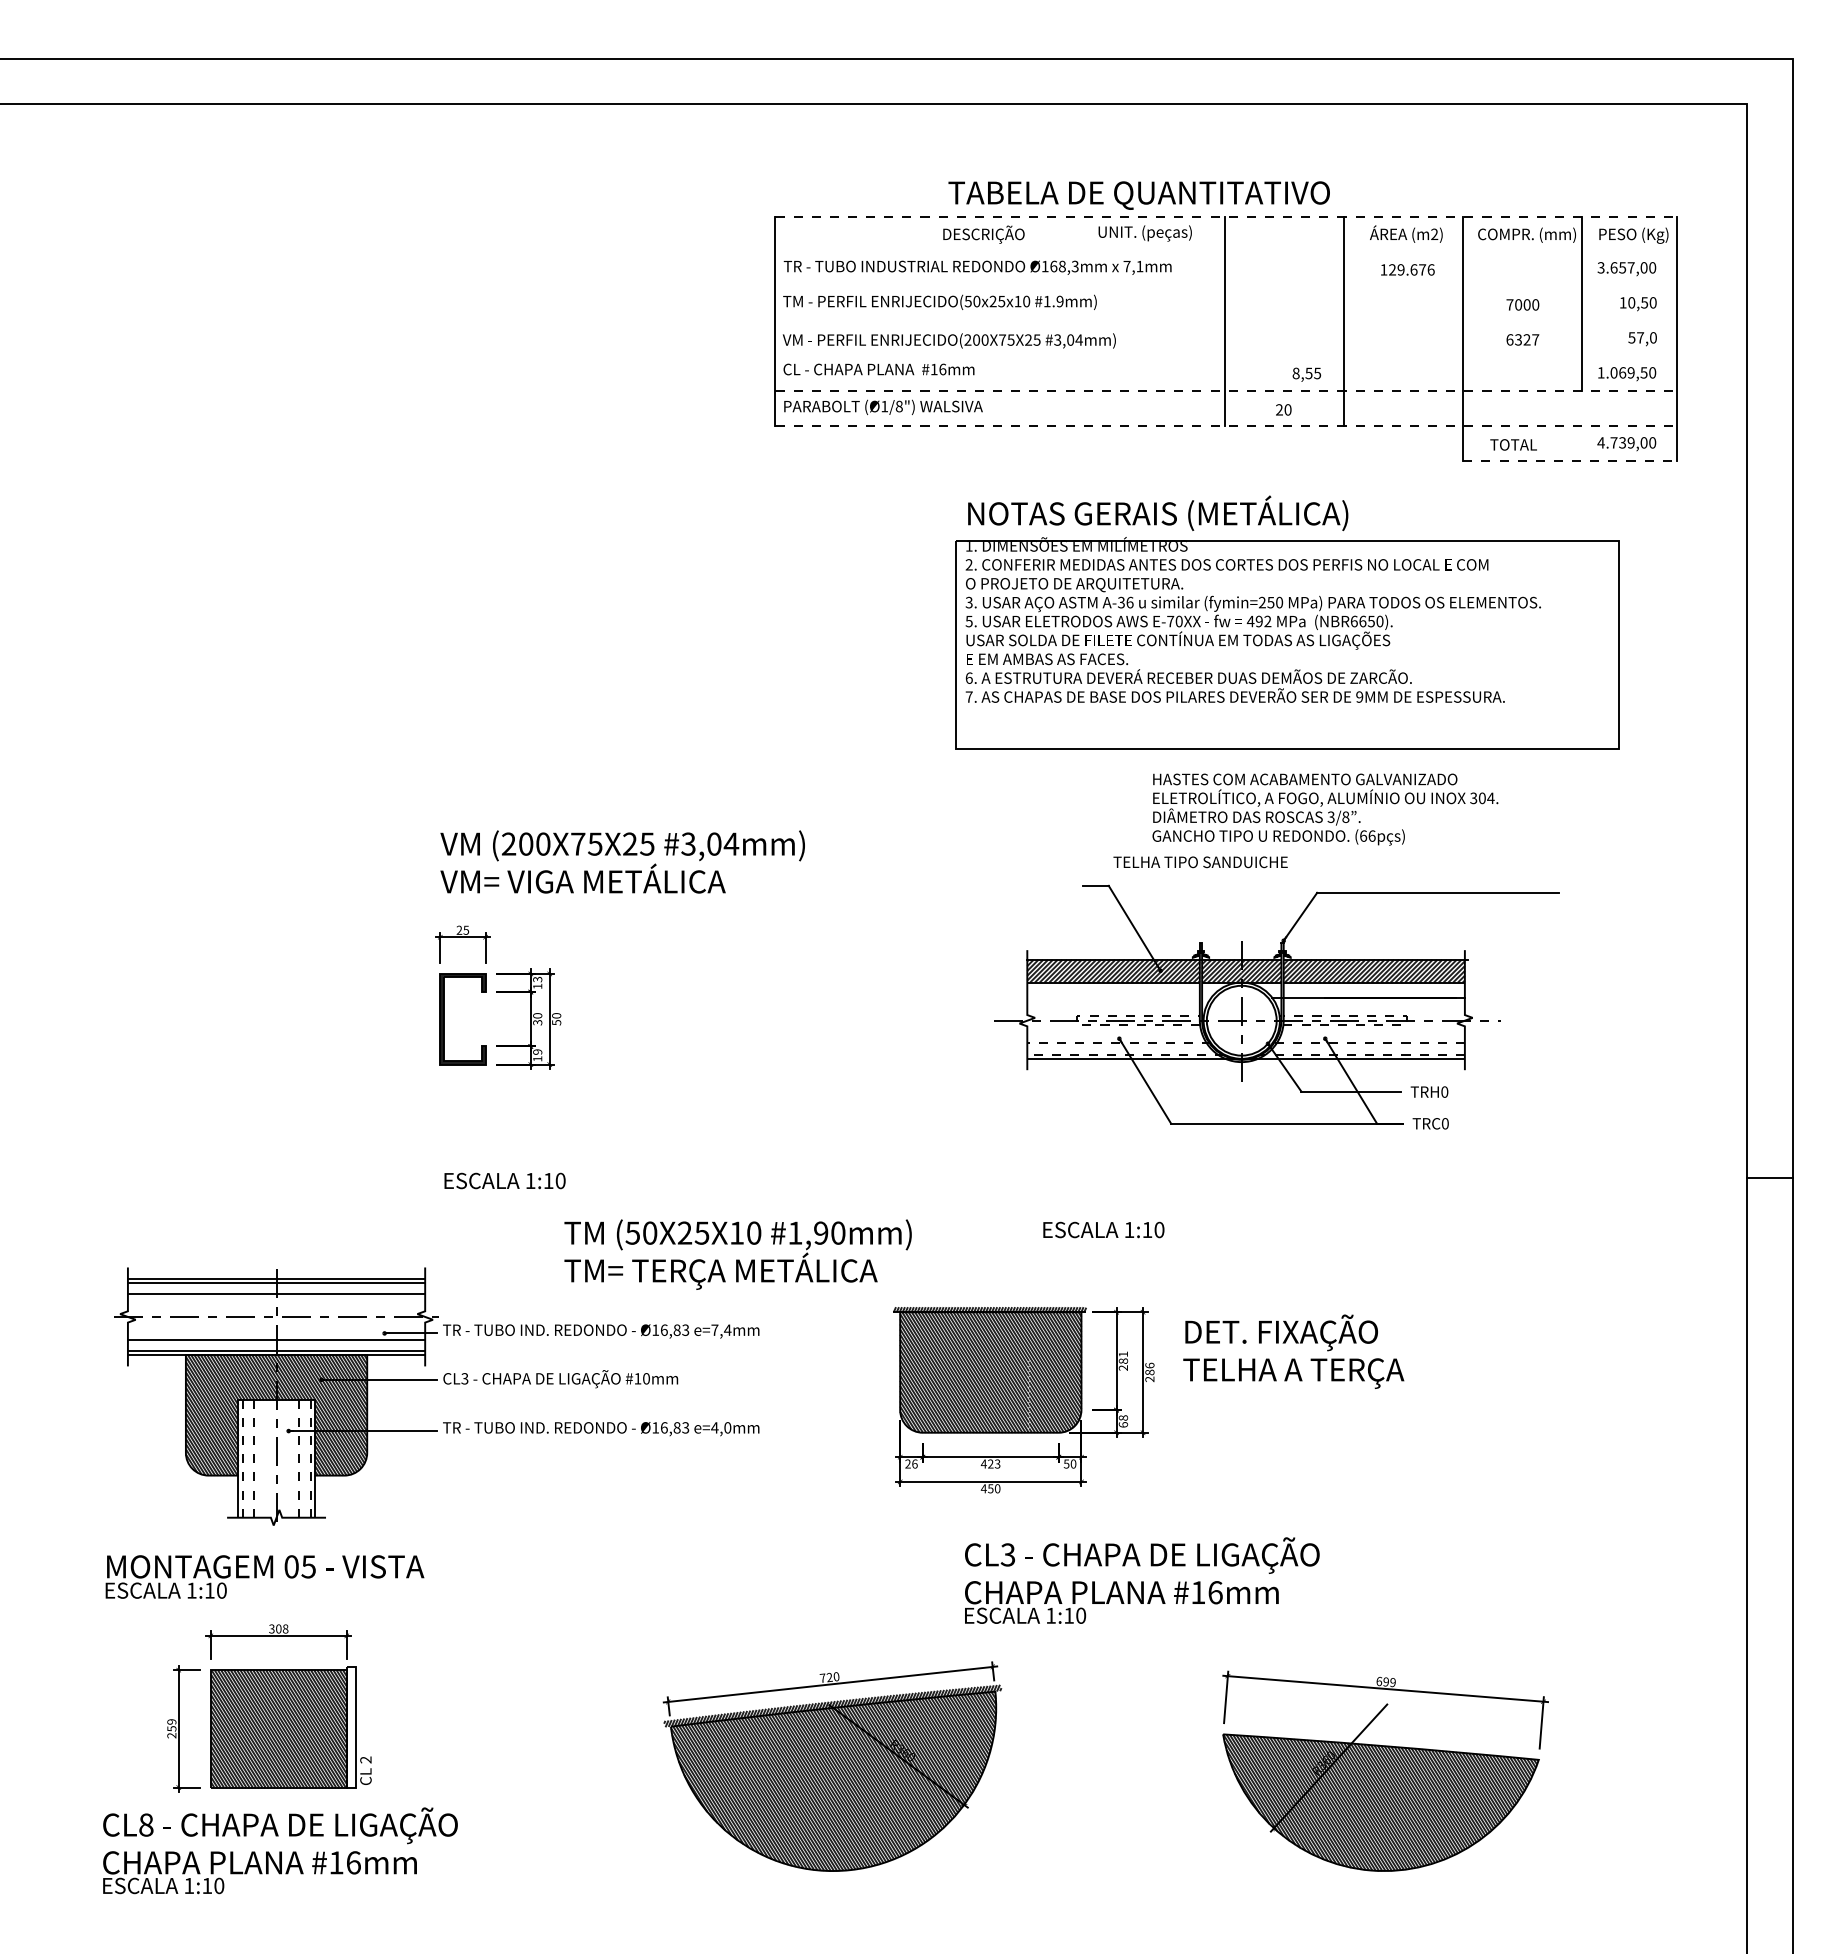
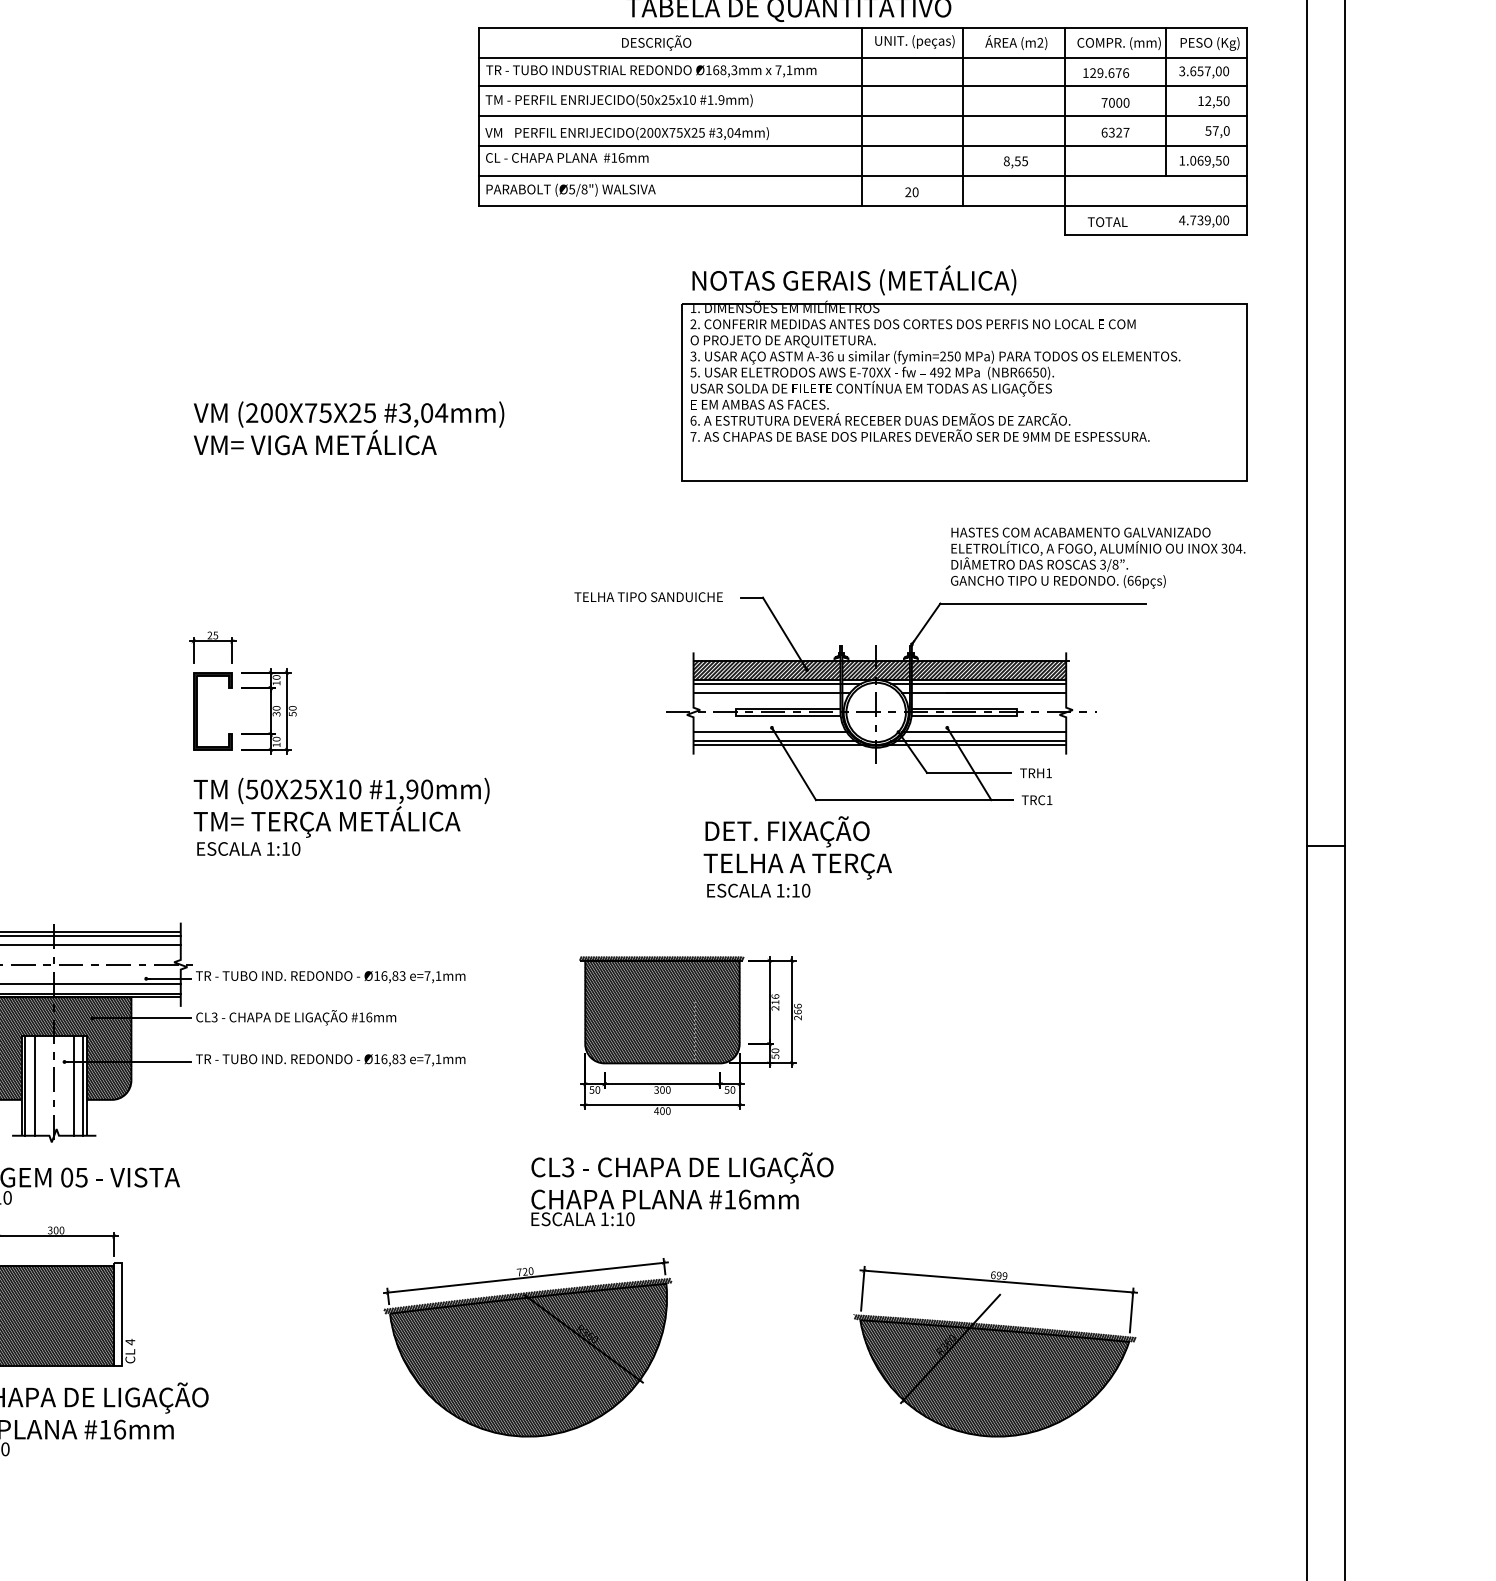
line: (1226, 216) -> (863, 27), dashed -> solid
text: (1144, 233) -> (914, 42), moved
line: (1226, 251) -> (863, 57), added
text: (1407, 269) -> (1105, 72), moved
line: (1226, 285) -> (863, 86), added
text: (1631, 302) -> (1208, 100), 10,50 -> 12,50
line: (1226, 320) -> (863, 116), added
line: (1226, 355) -> (863, 146), added
text: (1306, 374) -> (1015, 162), moved
line: (1226, 390) -> (863, 175), dashed -> solid
text: (884, 406) -> (571, 189), (Ø1/8") -> (Ø5/8")
line: (1226, 425) -> (863, 205), dashed -> solid
line: (1570, 460) -> (1156, 235), dashed -> solid
part: (1287, 622) -> (964, 373), moved
text: (1325, 809) -> (1098, 558), moved
text: (622, 861) -> (348, 427), moved
text: (1200, 862) -> (648, 597), moved
text: (537, 979) -> (276, 677), 13 -> 10
line: (1125, 986) -> (777, 683), added
line: (1361, 986) -> (978, 683), added
line: (1119, 998) -> (772, 693), added
line: (1076, 1020) -> (735, 712), dashed -> solid
line: (1406, 1020) -> (1016, 712), dashed -> solid
line: (1119, 1043) -> (772, 731), dashed -> solid
line: (1368, 1043) -> (984, 731), dashed -> solid
text: (537, 1051) -> (276, 738), 19 -> 10
line: (1125, 1054) -> (777, 741), dashed -> solid
line: (1361, 1054) -> (978, 741), dashed -> solid
text: (1444, 1091) -> (1048, 772), TRH0 -> TRH1
text: (1444, 1123) -> (1048, 800), TRC0 -> TRC1
text: (737, 1254) -> (341, 807), moved
text: (727, 1329) -> (438, 975), e=7,4mm -> e=7,1mm
text: (1293, 1351) -> (797, 847), moved
text: (1123, 1357) -> (775, 999), 281 -> 216
text: (1149, 1372) -> (797, 1012), 286 -> 266
text: (646, 1378) -> (369, 1017), #10mm -> #16mm
text: (1122, 1421) -> (774, 1053), 68 -> 50
text: (721, 1427) -> (433, 1058), e=4,0mm -> e=7,1mm
line: (242, 1458) -> (25, 1085), dashed -> solid
line: (253, 1458) -> (34, 1085), dashed -> solid
line: (299, 1458) -> (73, 1085), dashed -> solid
line: (310, 1458) -> (83, 1085), dashed -> solid
text: (911, 1463) -> (594, 1089), 26 -> 50
text: (990, 1463) -> (662, 1089), 423 -> 300
text: (990, 1488) -> (662, 1110), 450 -> 400
text: (1142, 1580) -> (682, 1189), moved
text: (285, 1629) -> (61, 1230), 308 -> 300
hatch: (1380, 1743) -> (994, 1328), added
text: (365, 1759) -> (129, 1341), 2 -> 4

